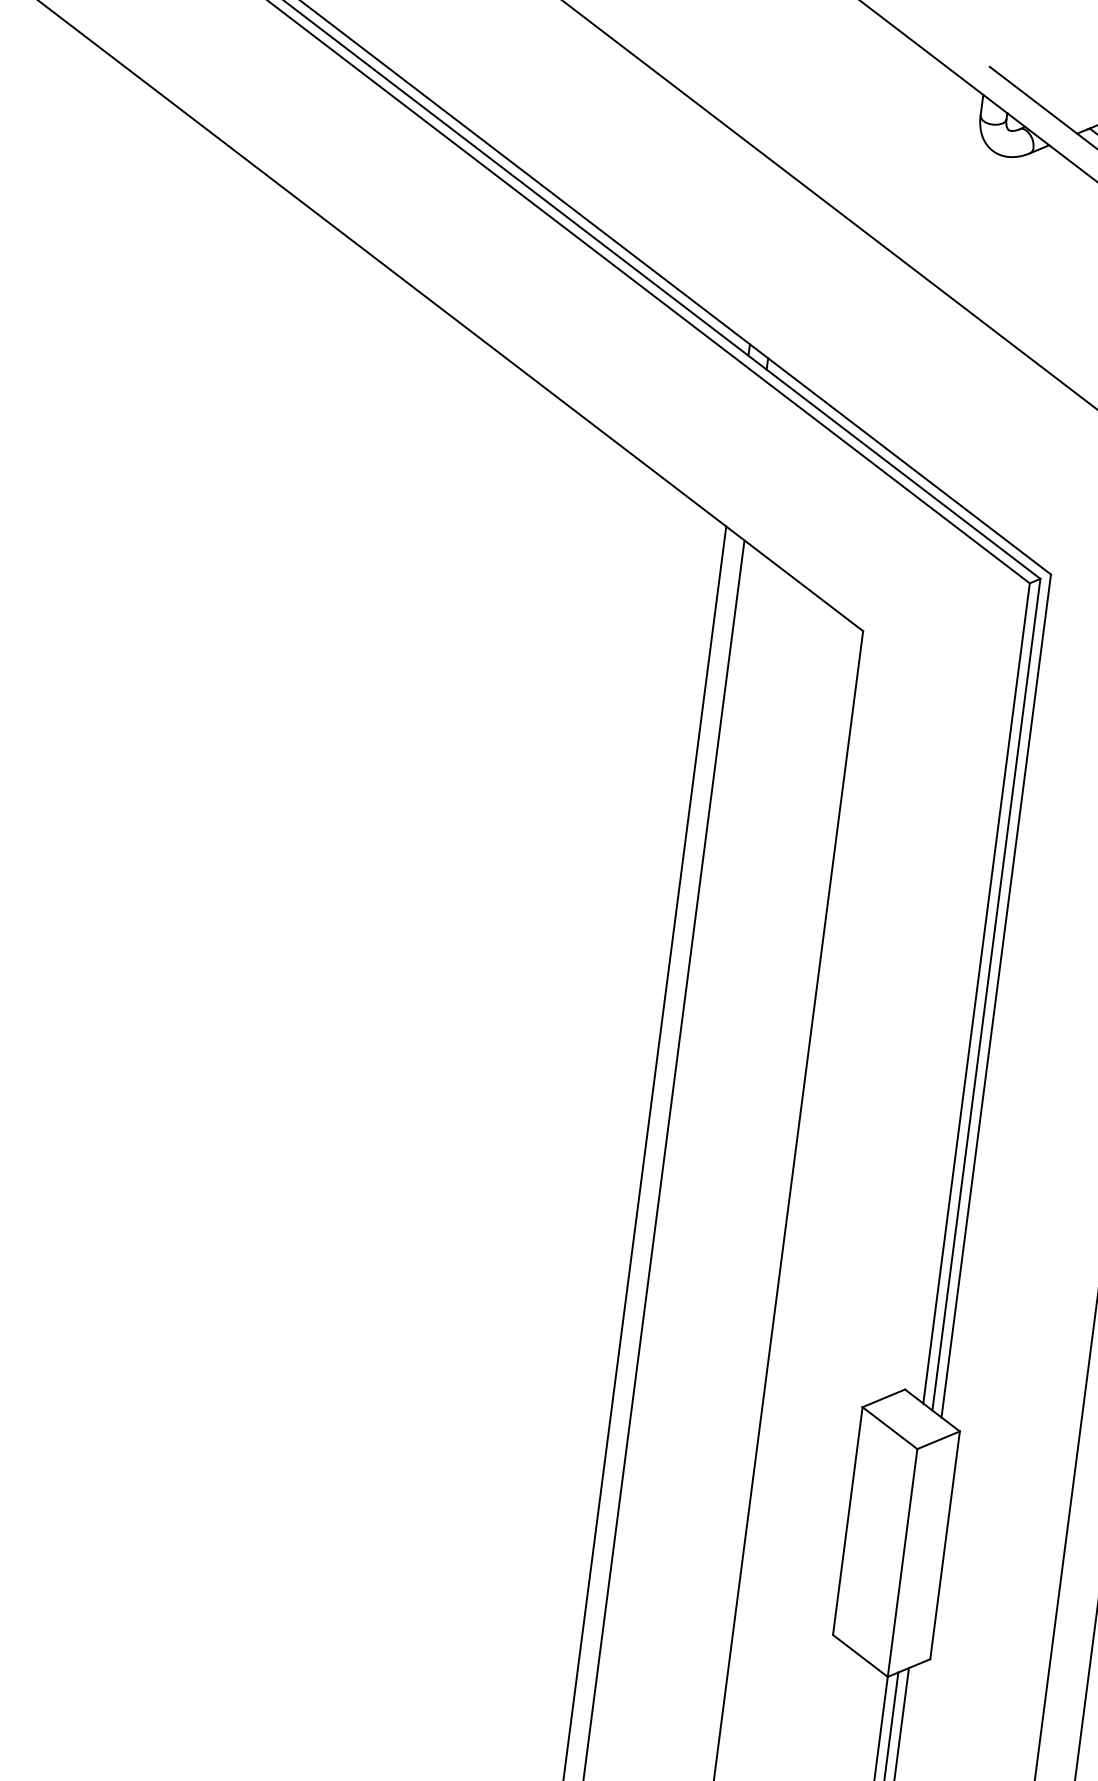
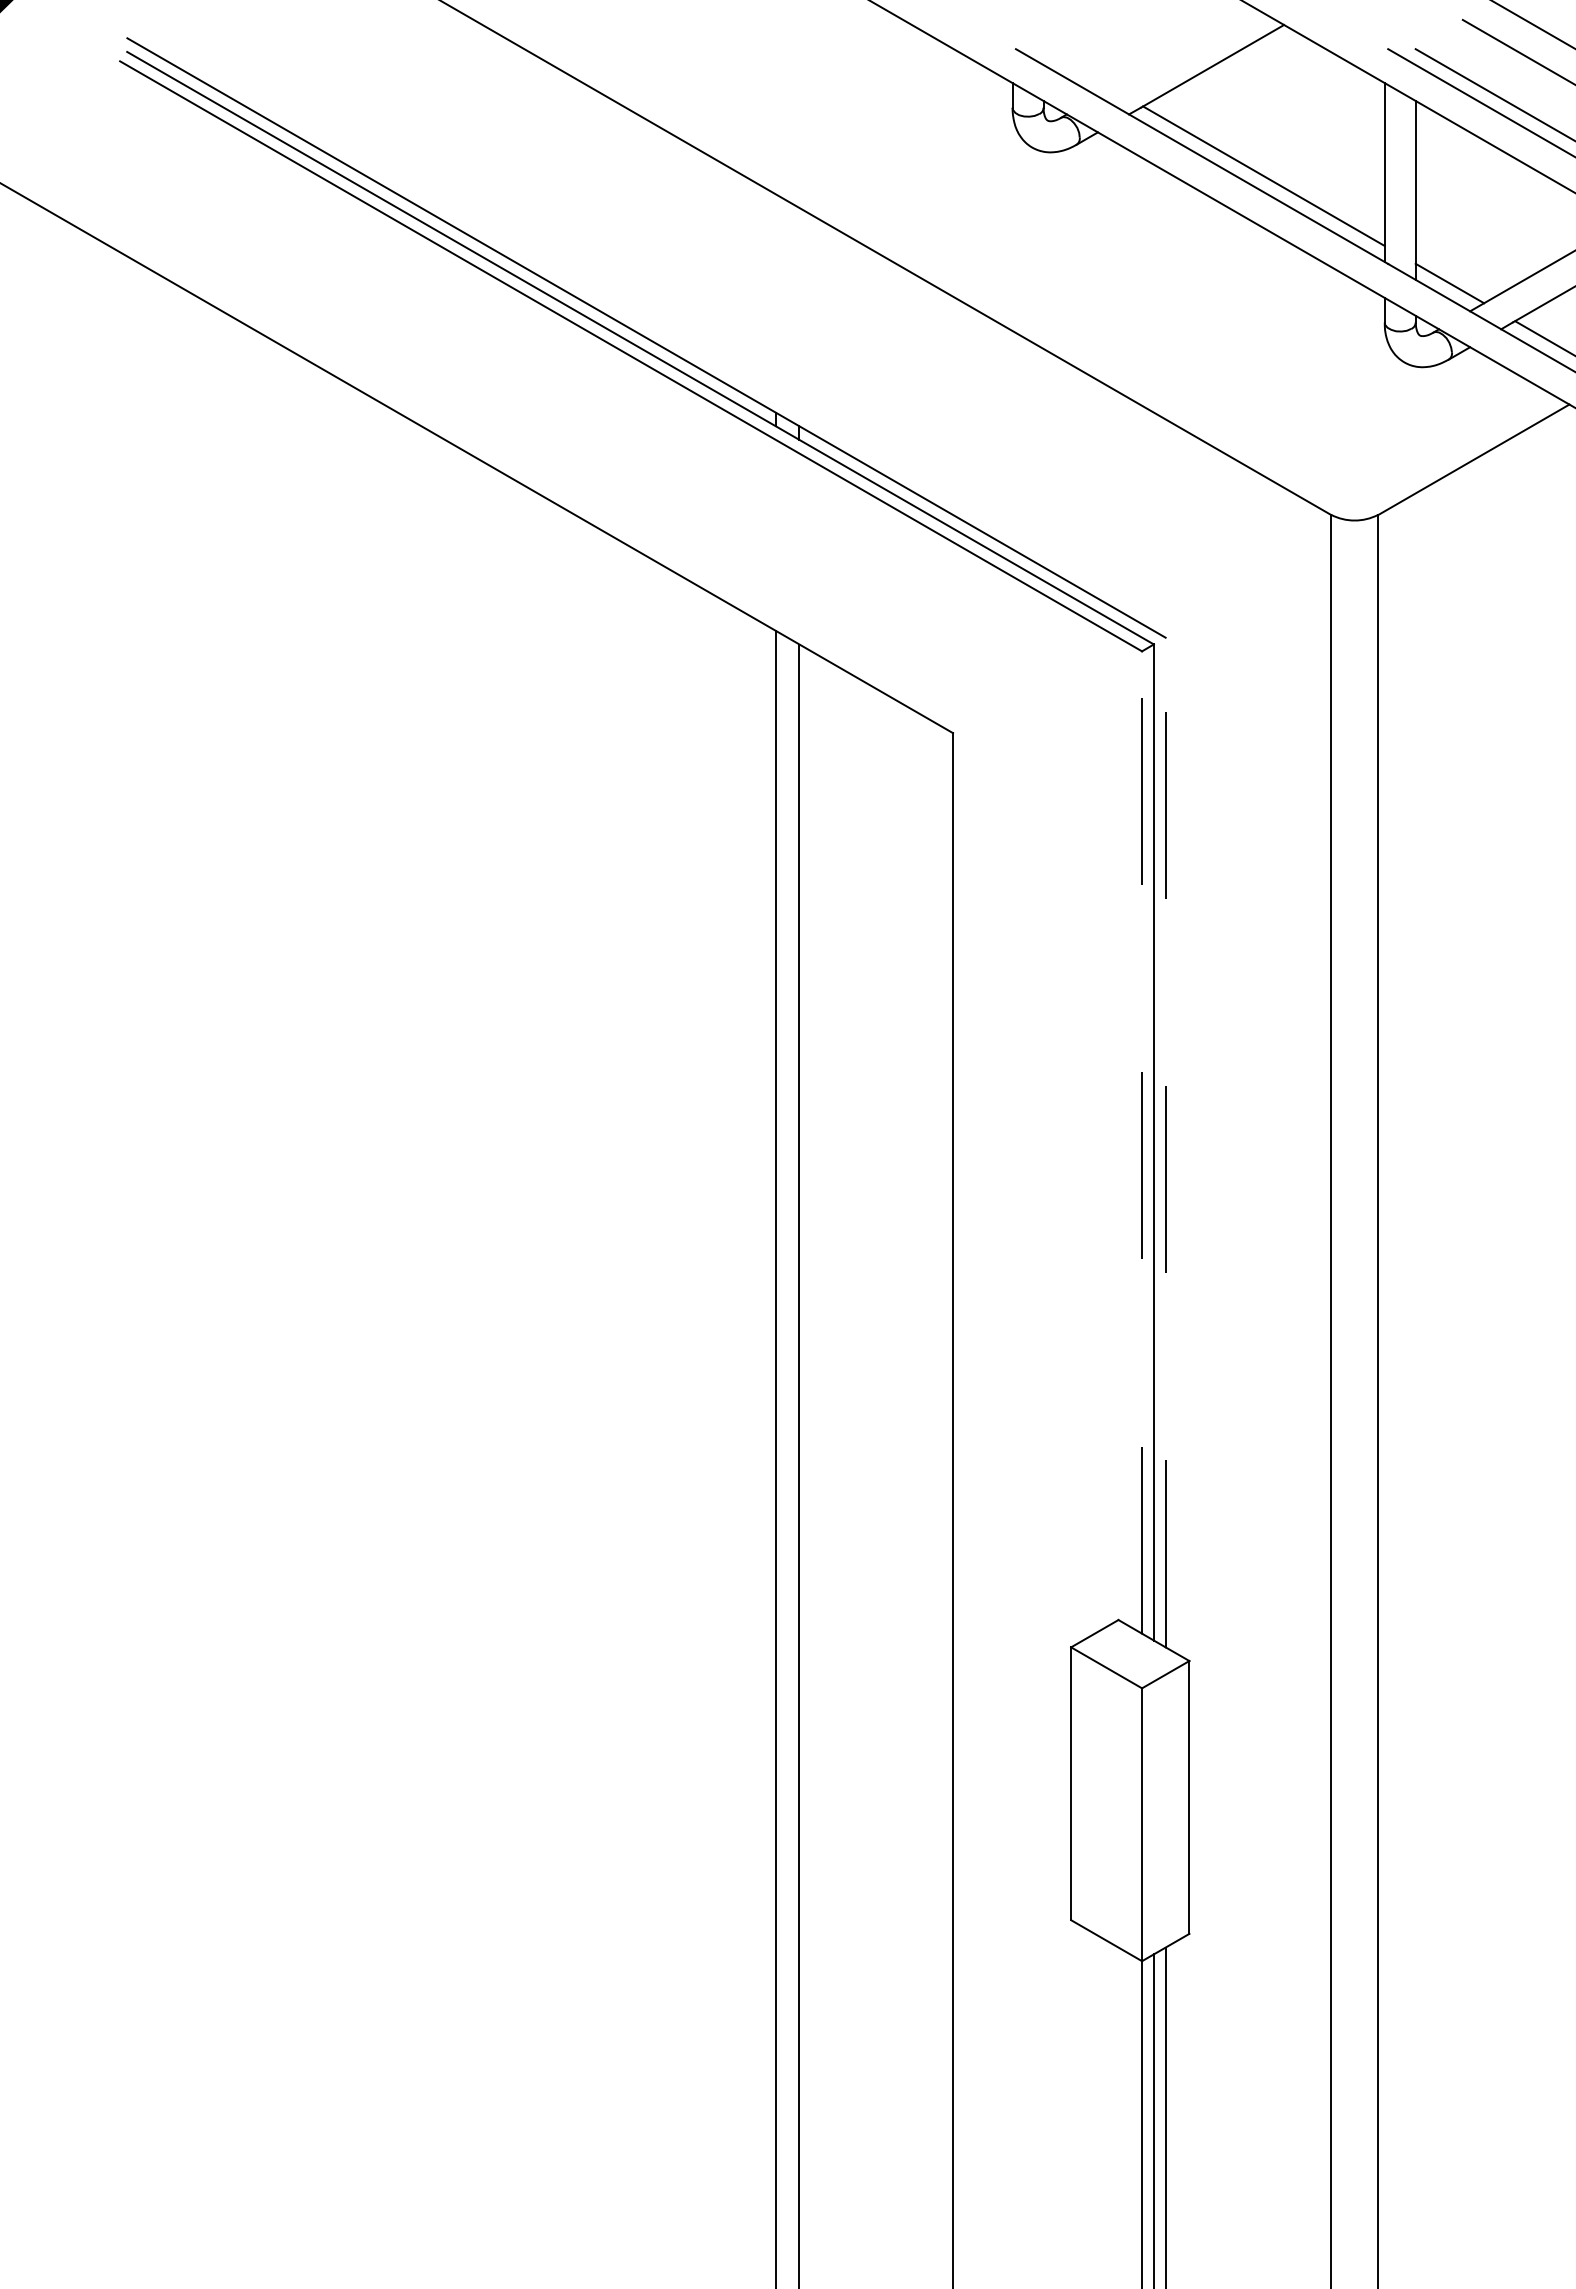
line: (976, 993) -> (1142, 1142), solid -> dashed
line: (996, 995) -> (1165, 1142), solid -> dashed

